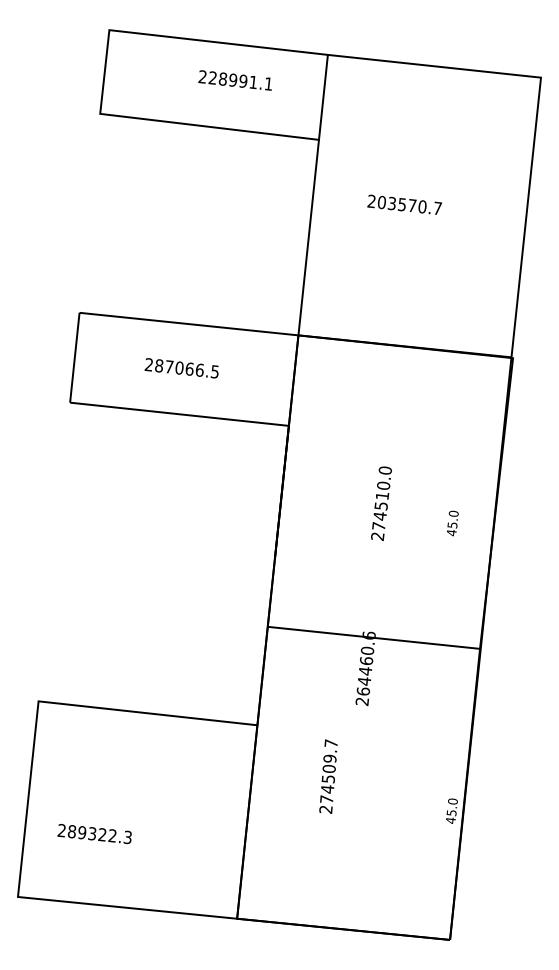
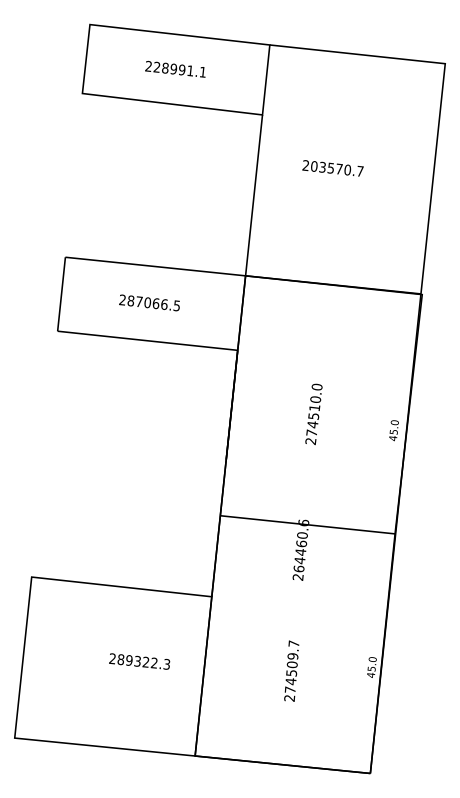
text: (234, 80) -> (174, 69), moved
text: (452, 523) -> (393, 430), moved
text: (328, 776) -> (291, 671), moved
text: (94, 834) -> (139, 661), moved

